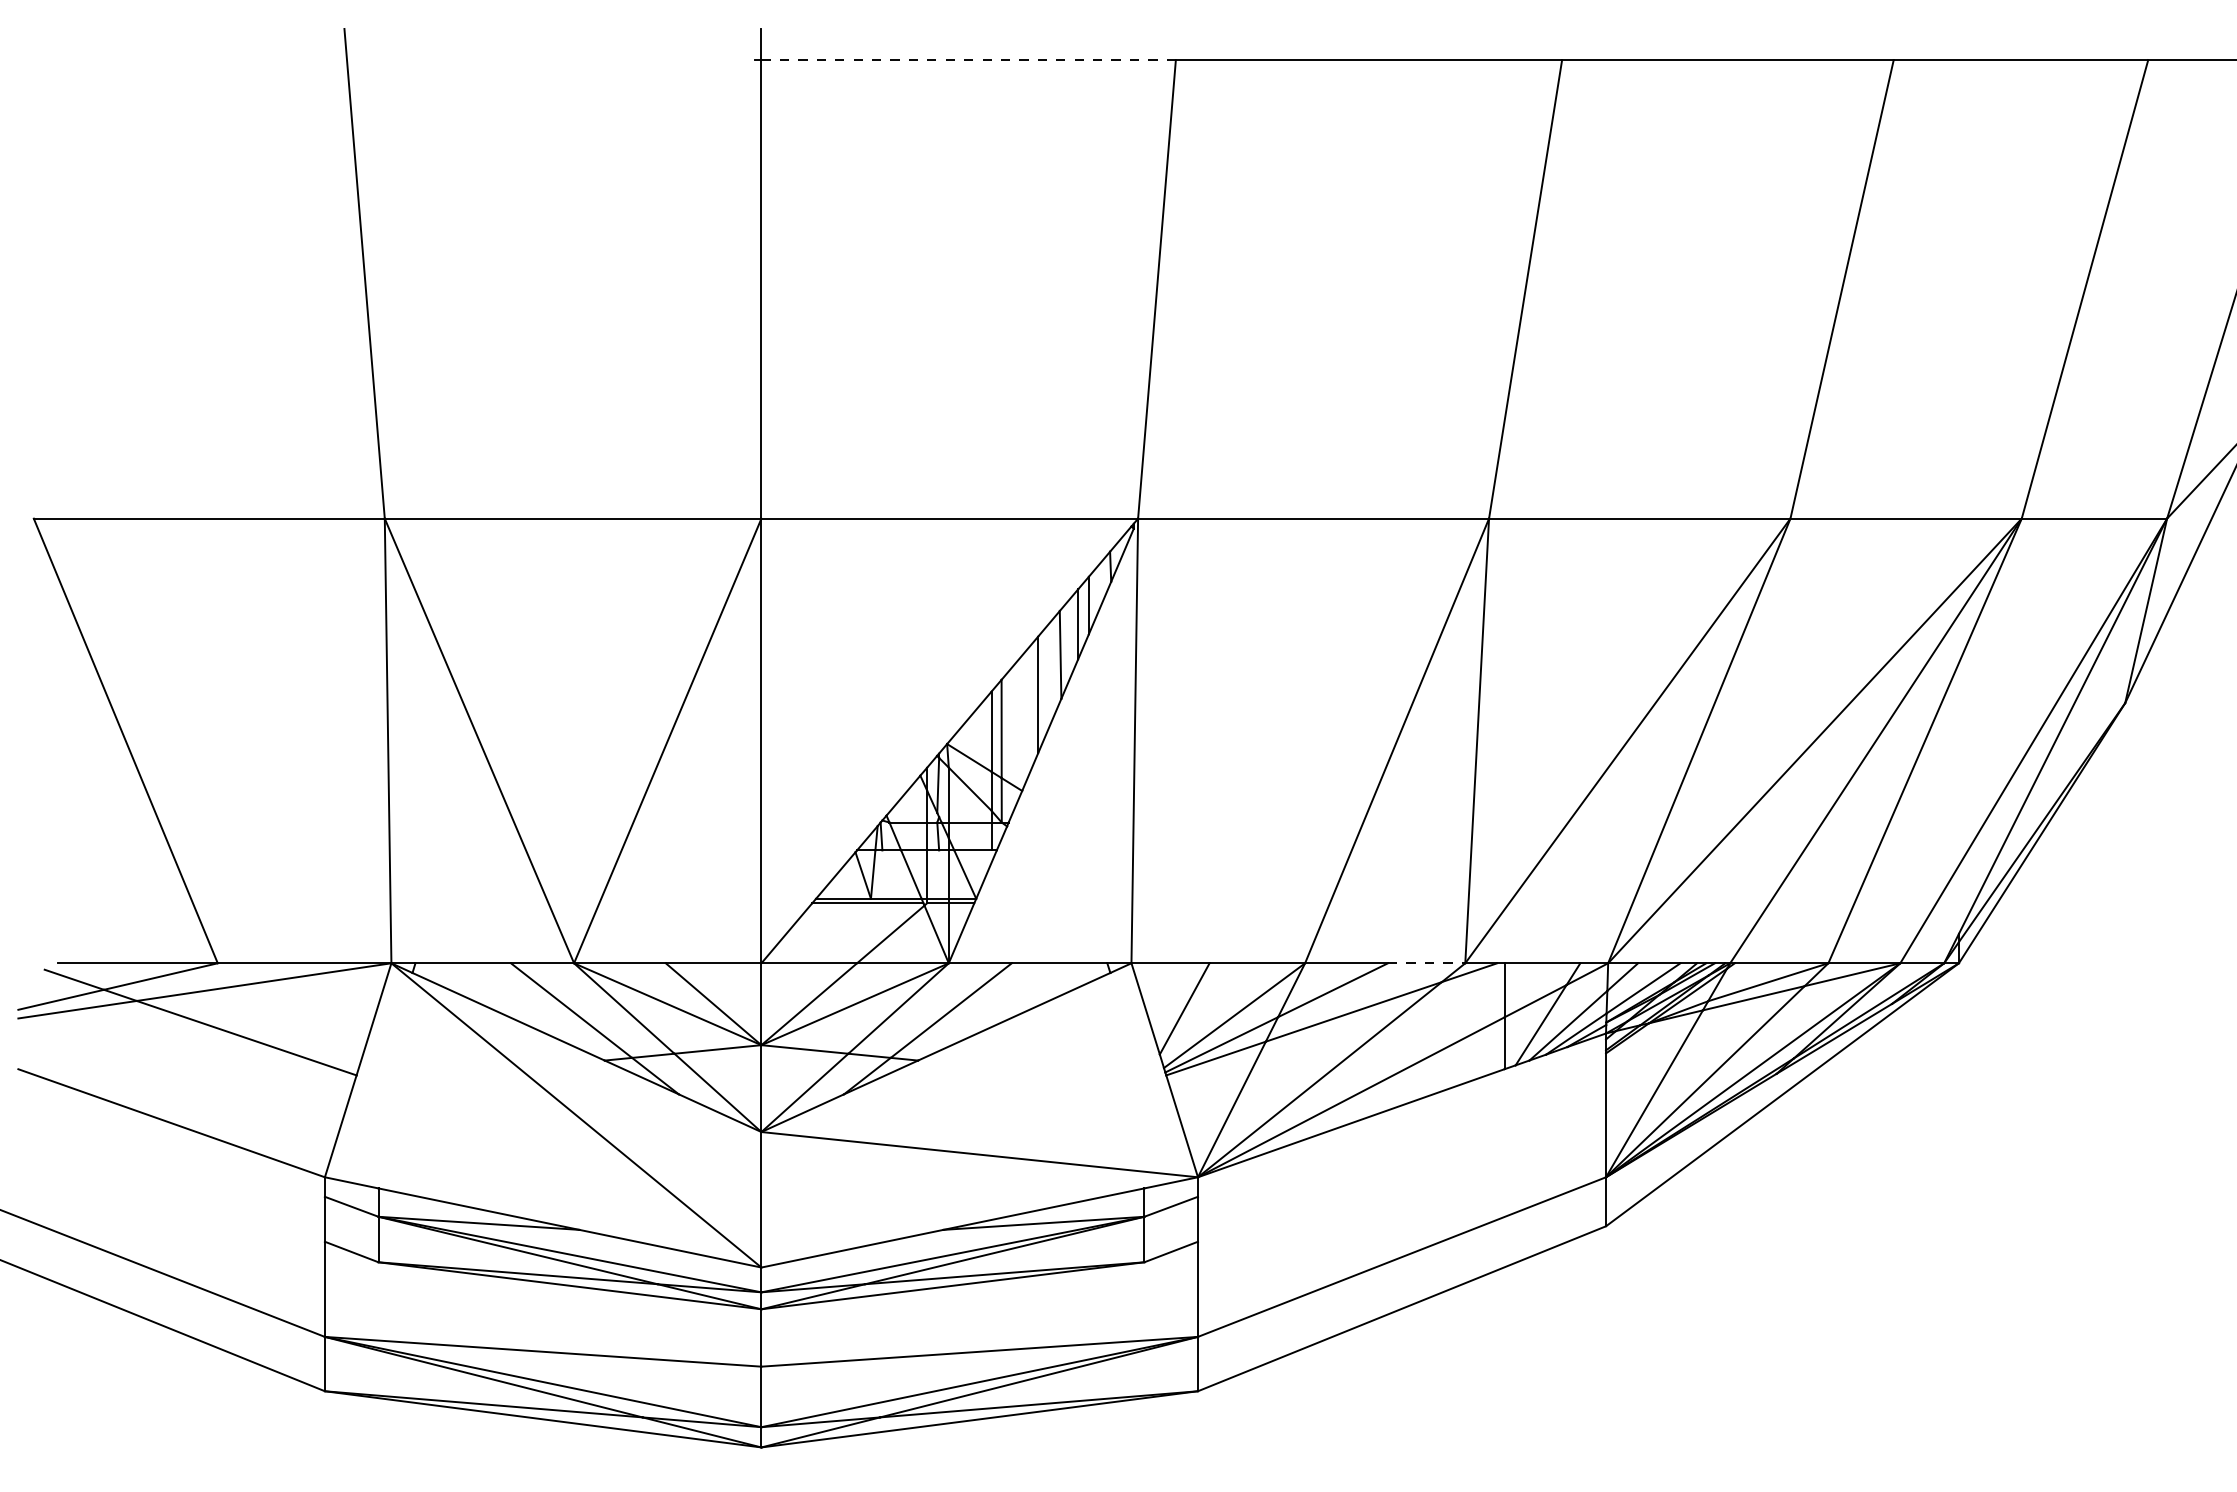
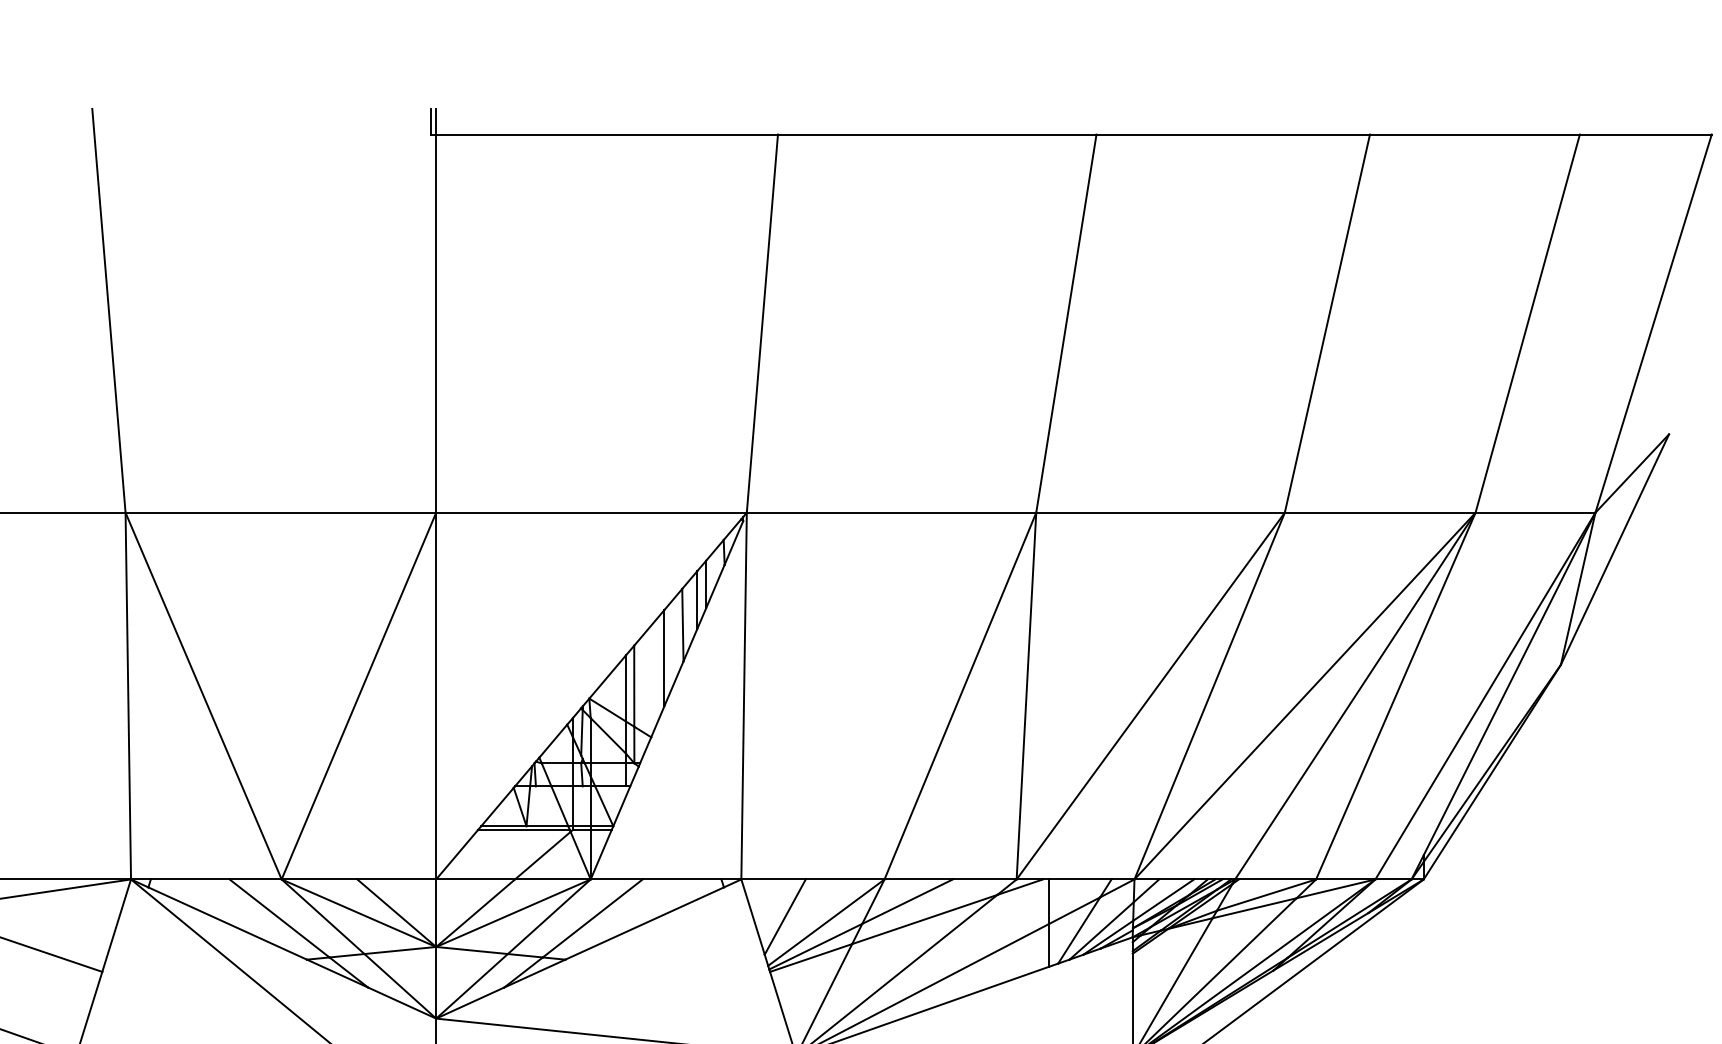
line: (755, 44) -> (431, 121), added
line: (969, 60) -> (607, 134), dashed -> solid
line: (1426, 963) -> (984, 879), dashed -> solid

